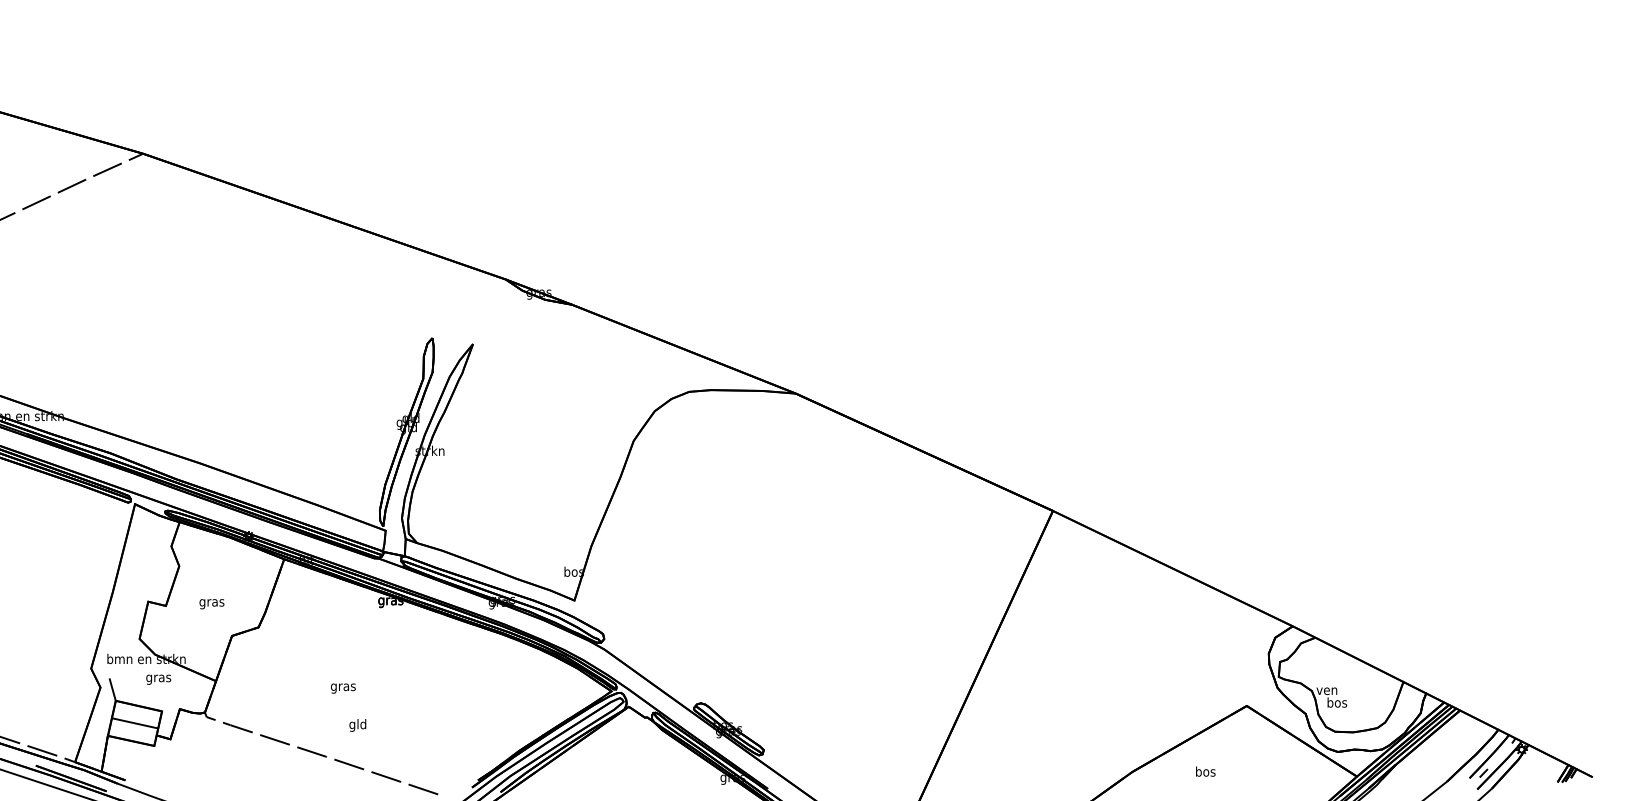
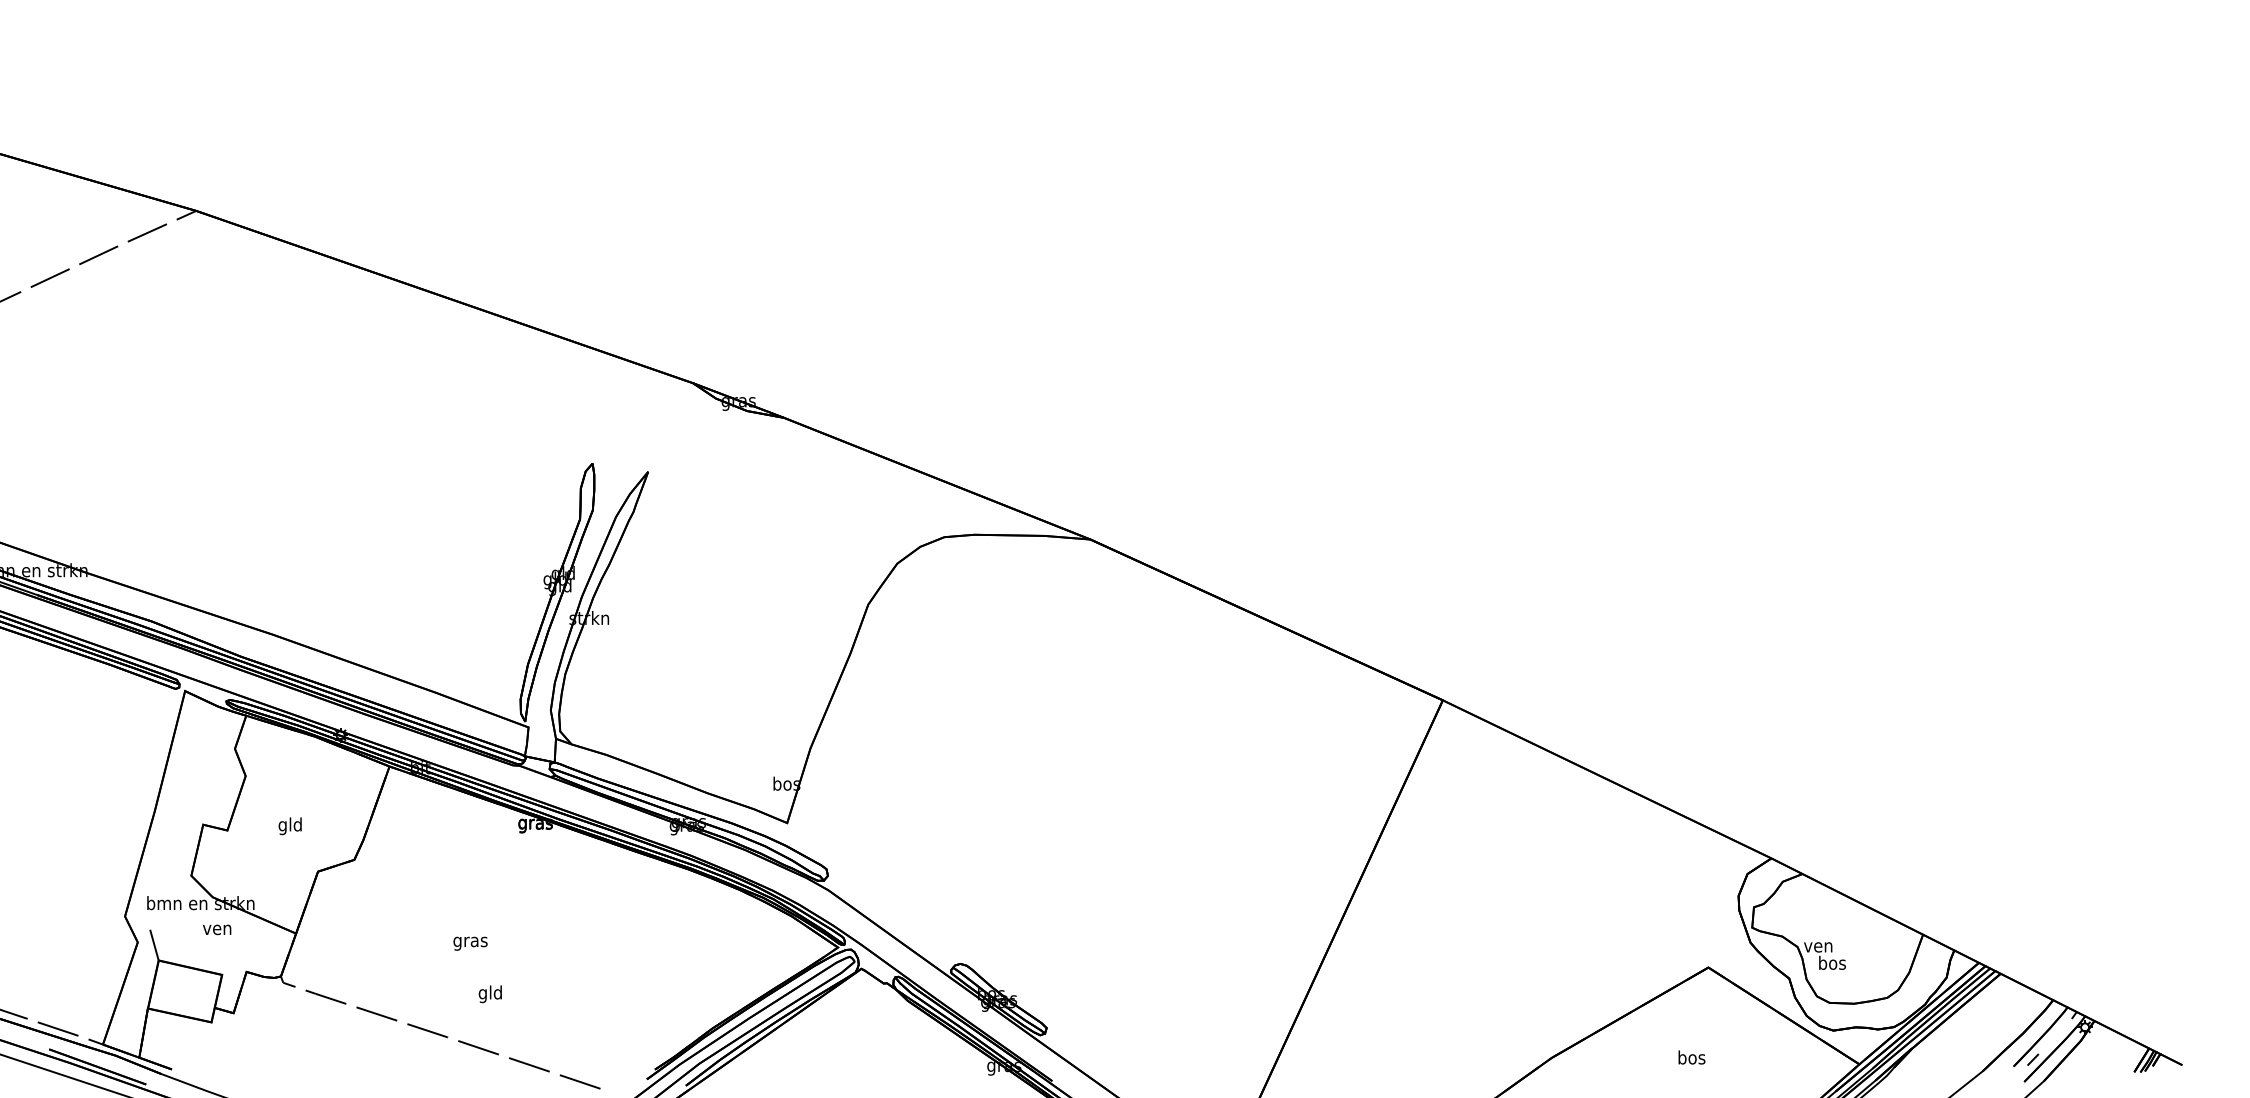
text: (211, 602) -> (289, 825), gras -> gld
text: (158, 679) -> (217, 931), gras -> ven
line: (134, 723) -> (184, 991), removed
text: (1205, 771) -> (1691, 1057), moved

